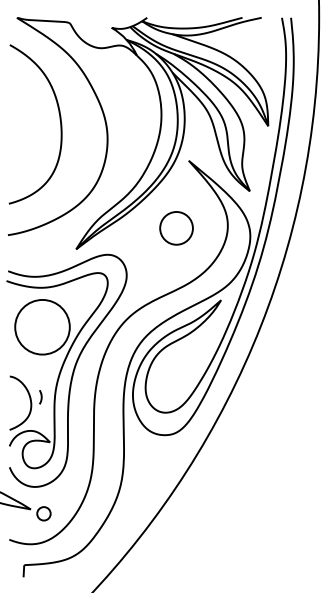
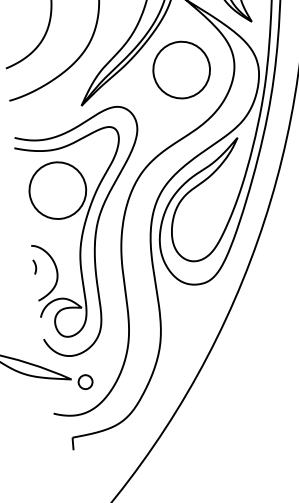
circle: (176, 228) -> (181, 70), size x1.67
curve: (40, 397) -> (34, 267), moved

